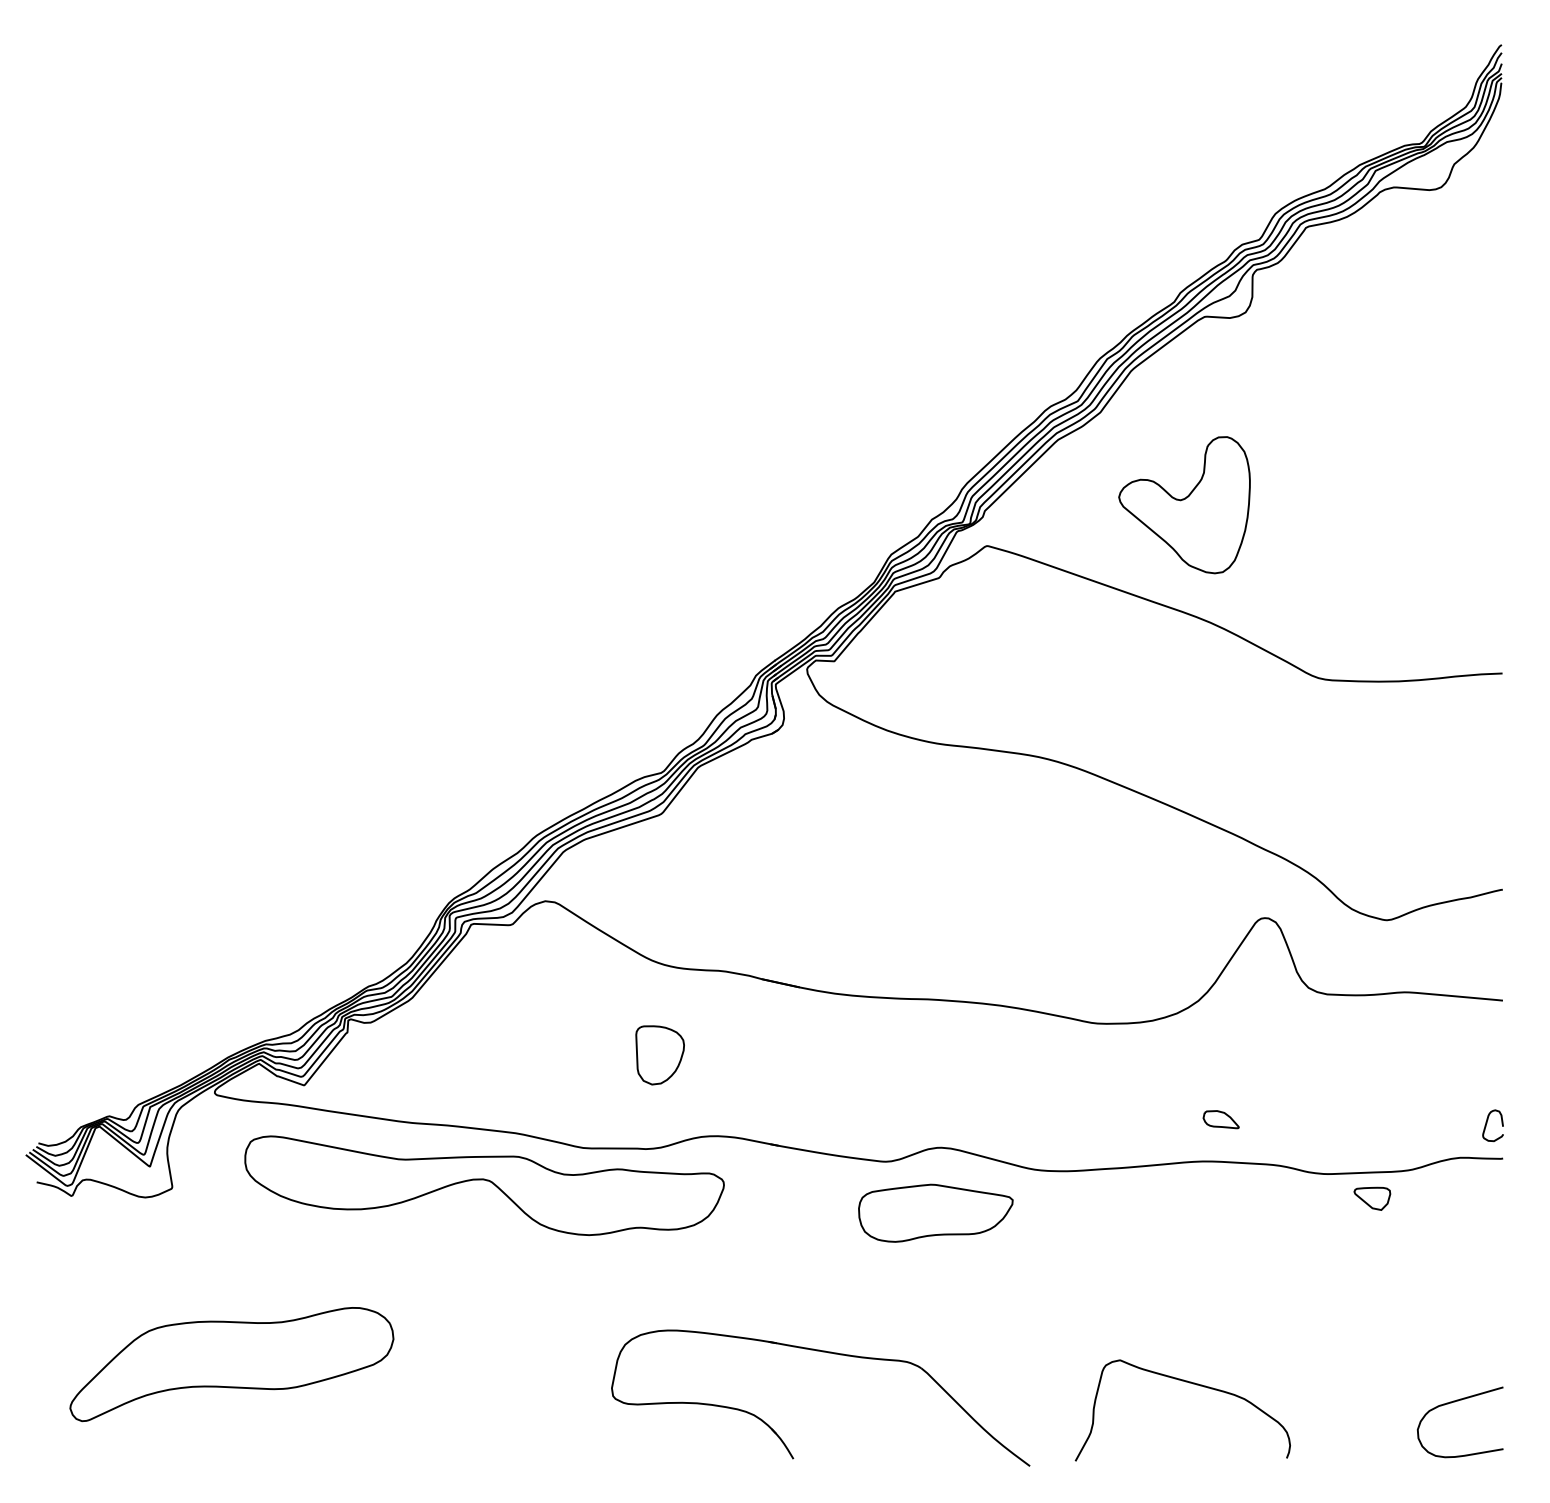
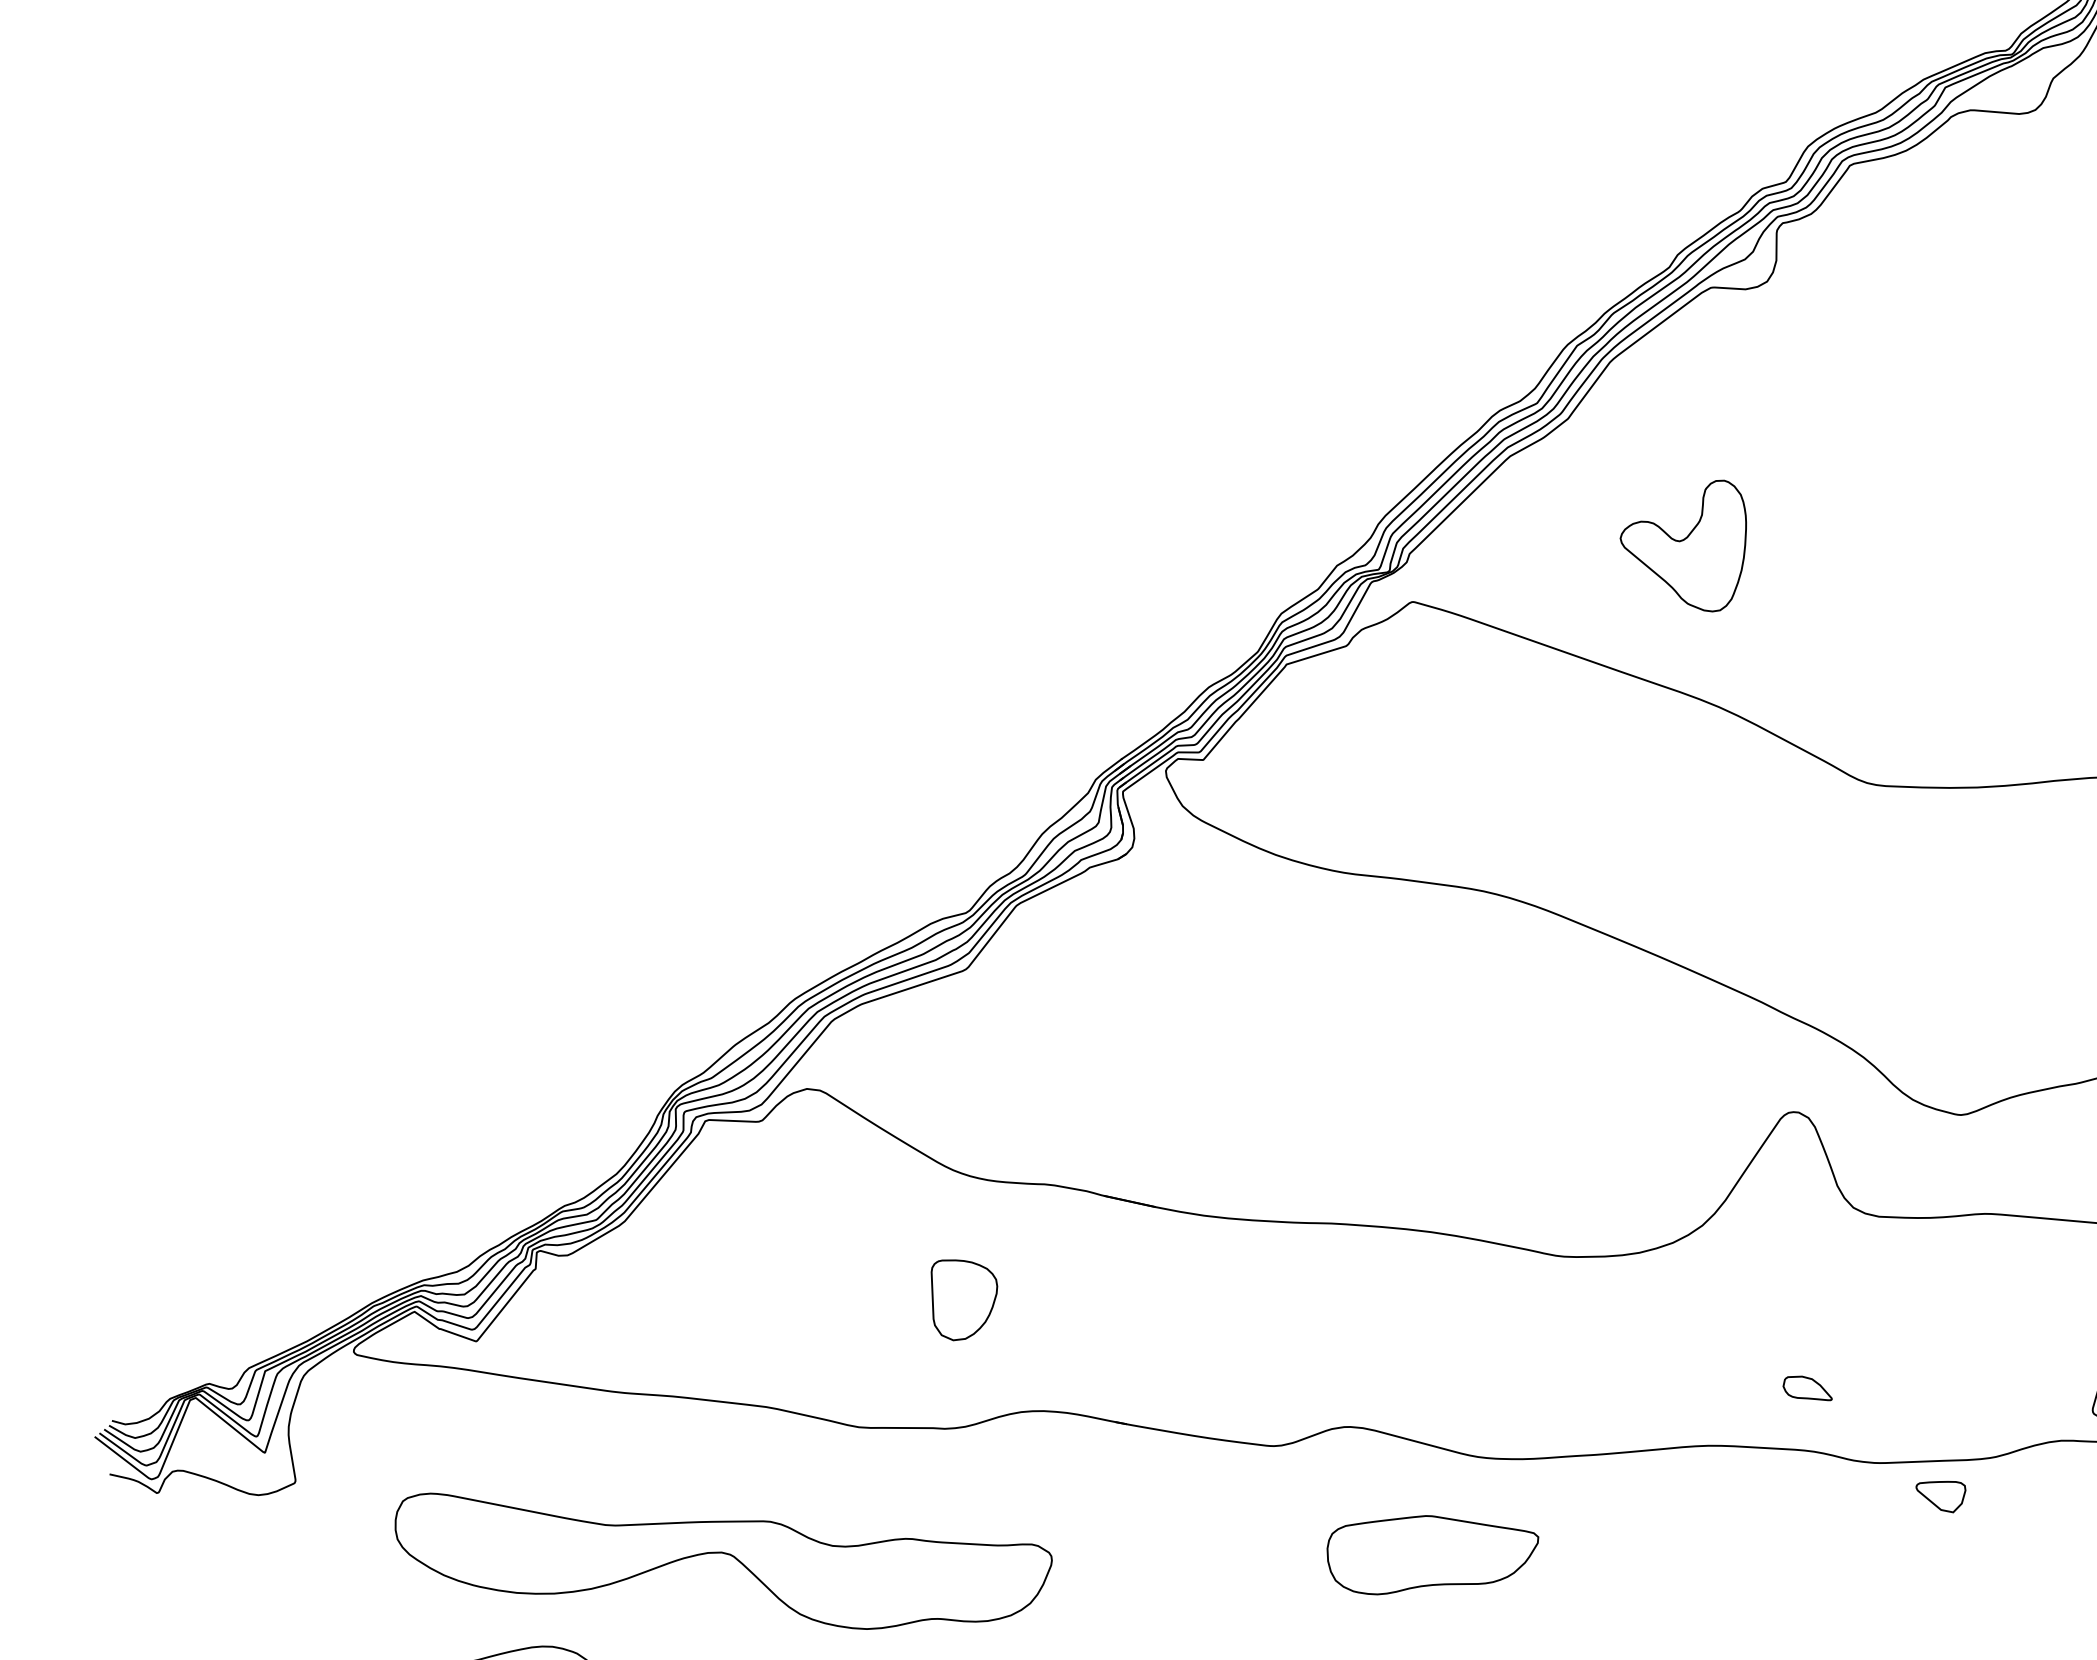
part: (1184, 505) -> (1683, 546), size x0.7
part: (1220, 1119) -> (1806, 1388), moved
part: (484, 1185) -> (723, 1560), moved
part: (935, 1212) -> (1432, 1554), moved

